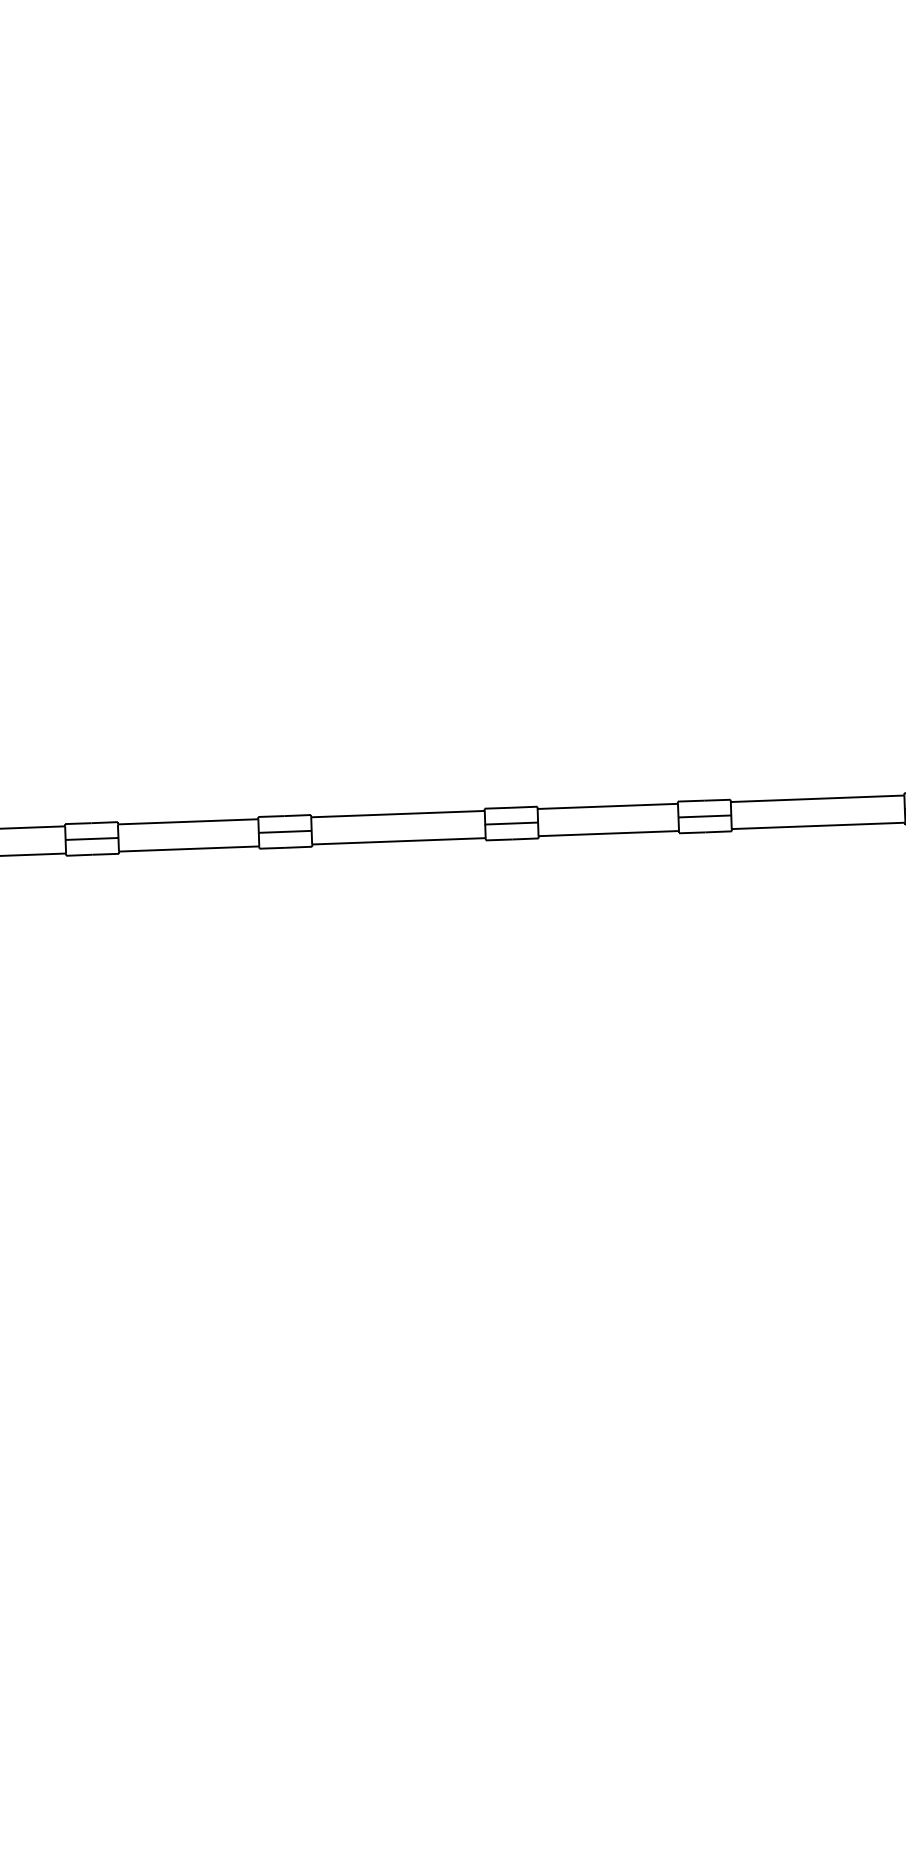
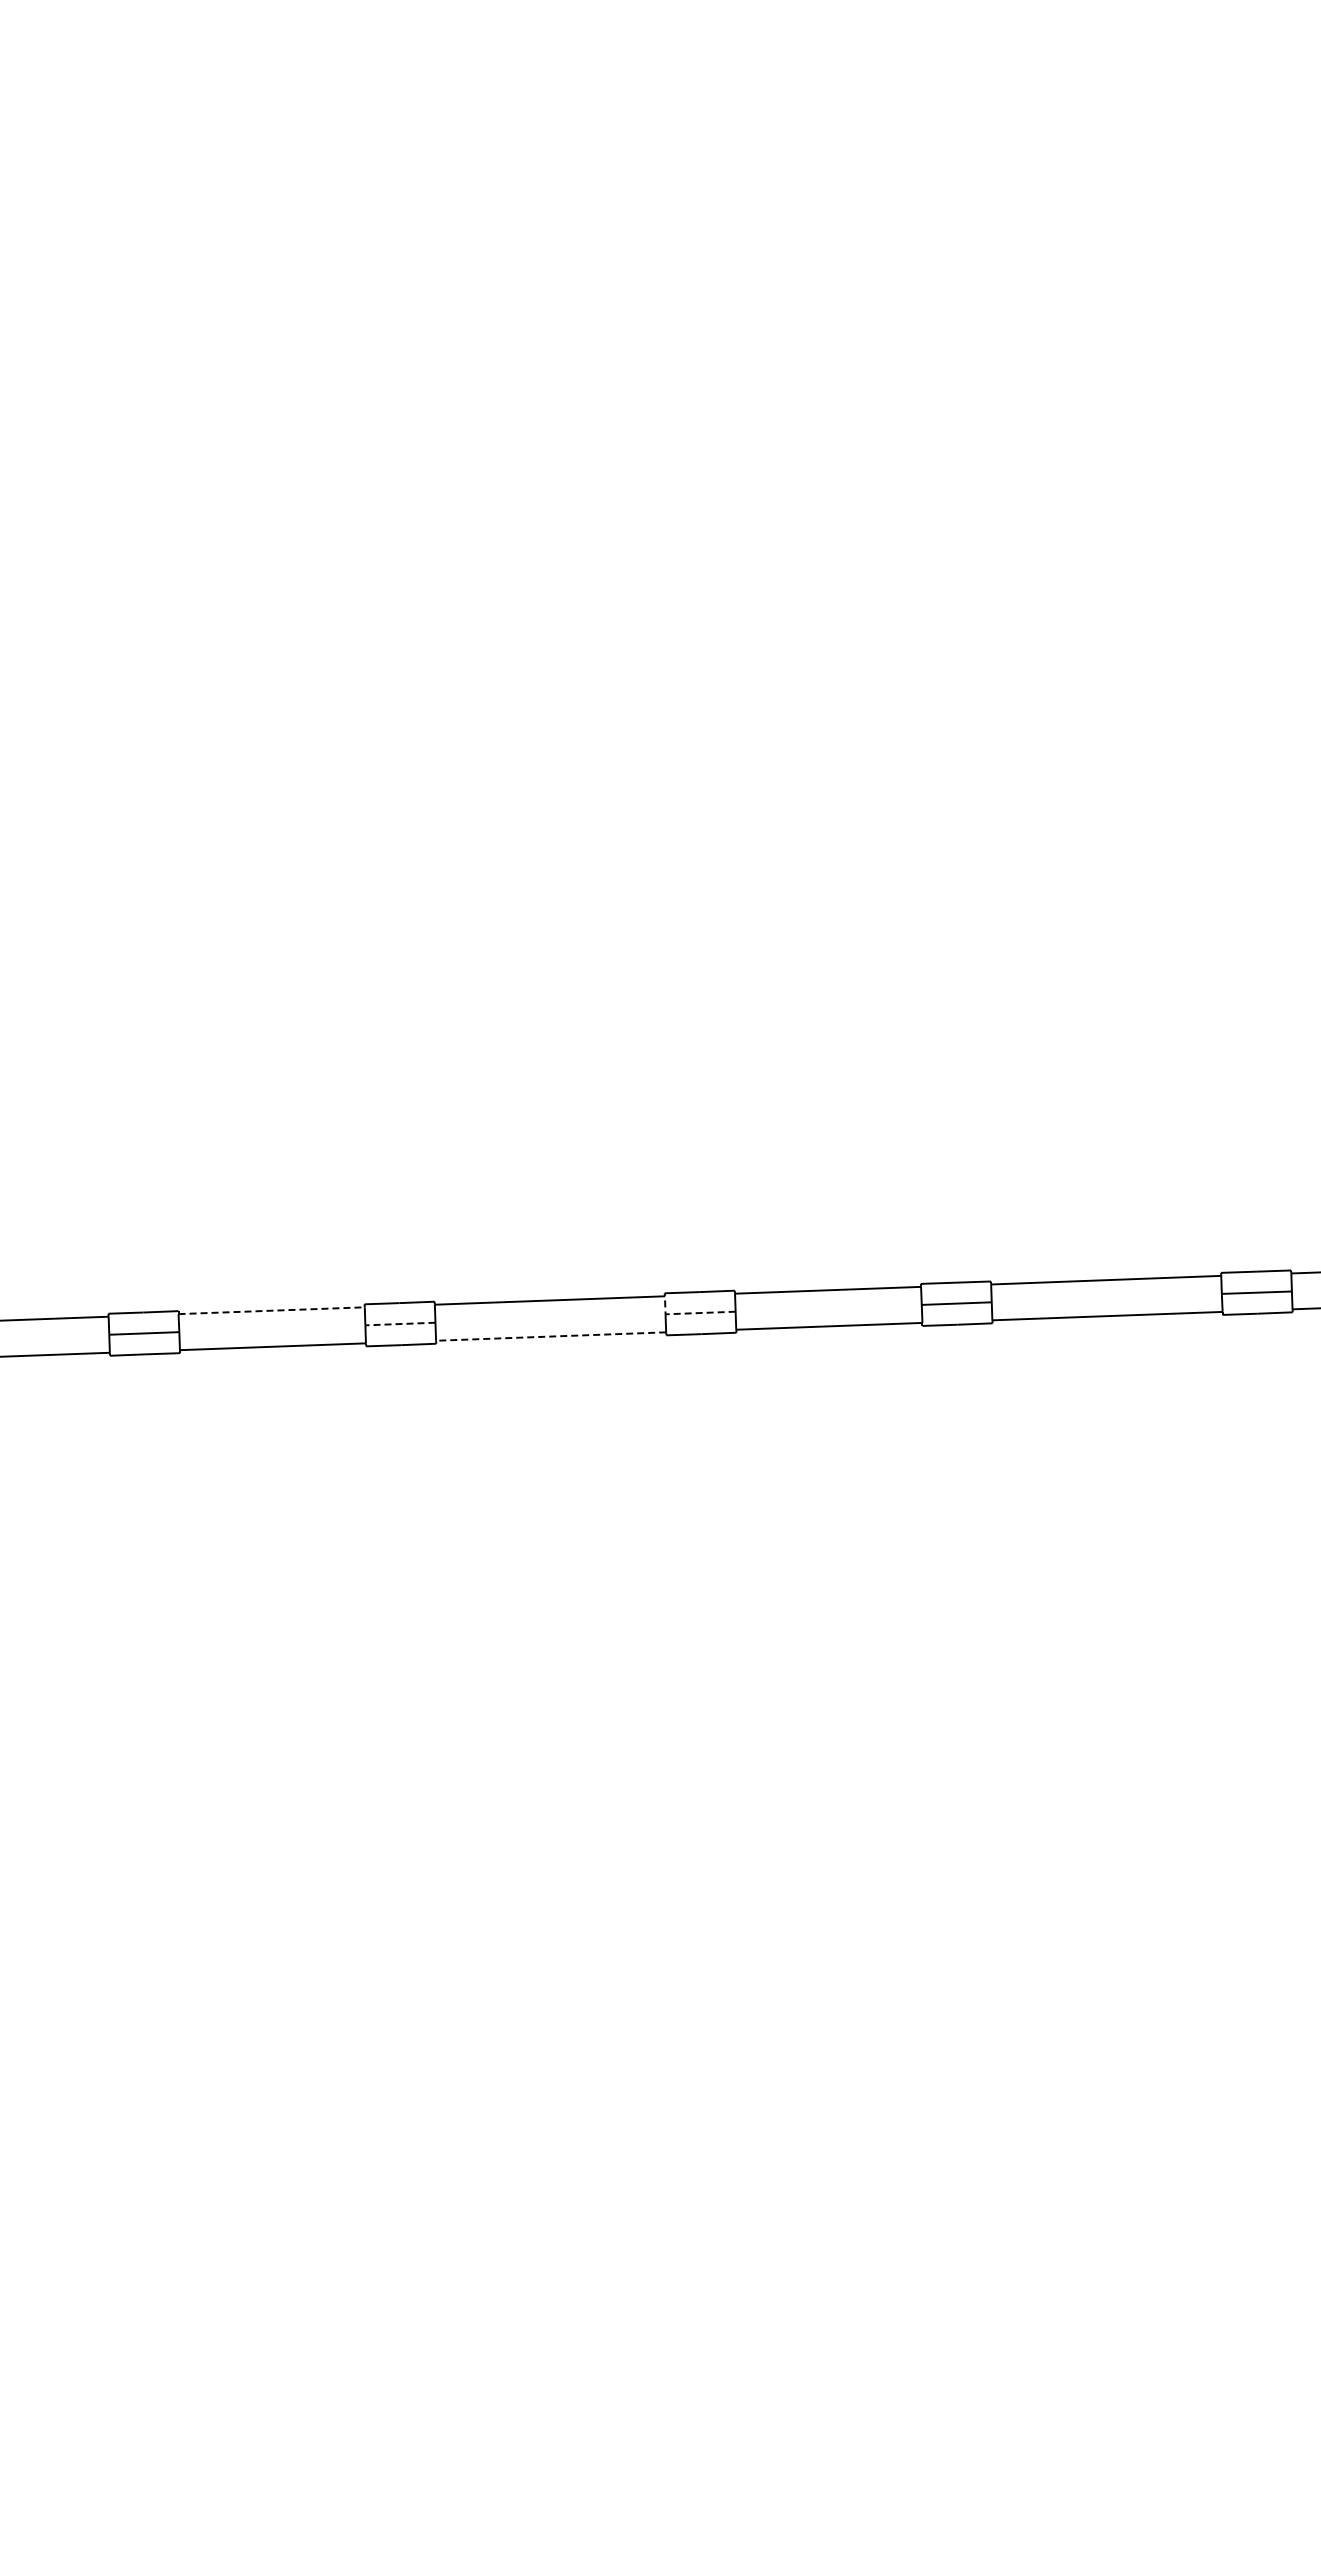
line: (188, 821) -> (272, 1310), solid -> dashed
line: (504, 823) -> (690, 1313), solid -> dashed
line: (284, 832) -> (399, 1324), solid -> dashed
line: (398, 841) -> (550, 1336), solid -> dashed

